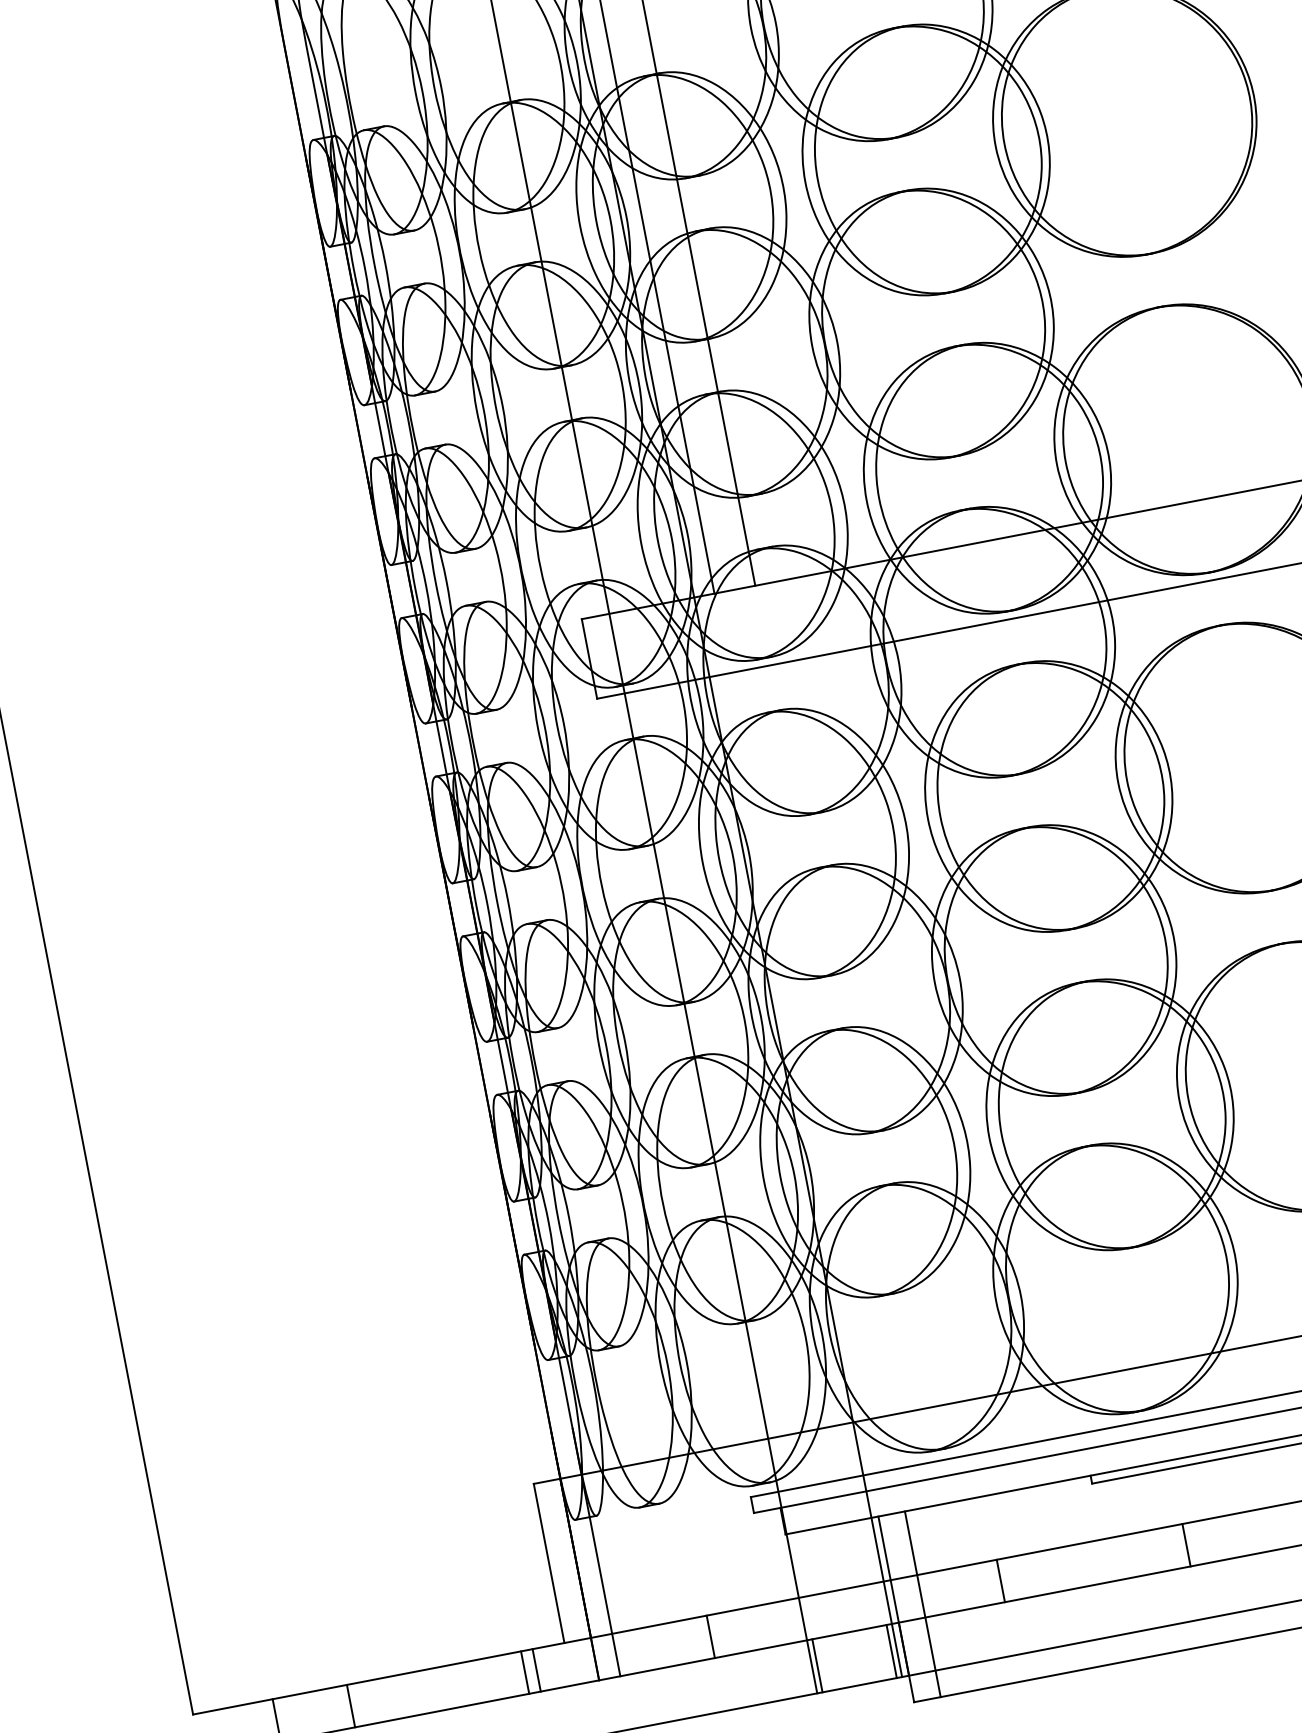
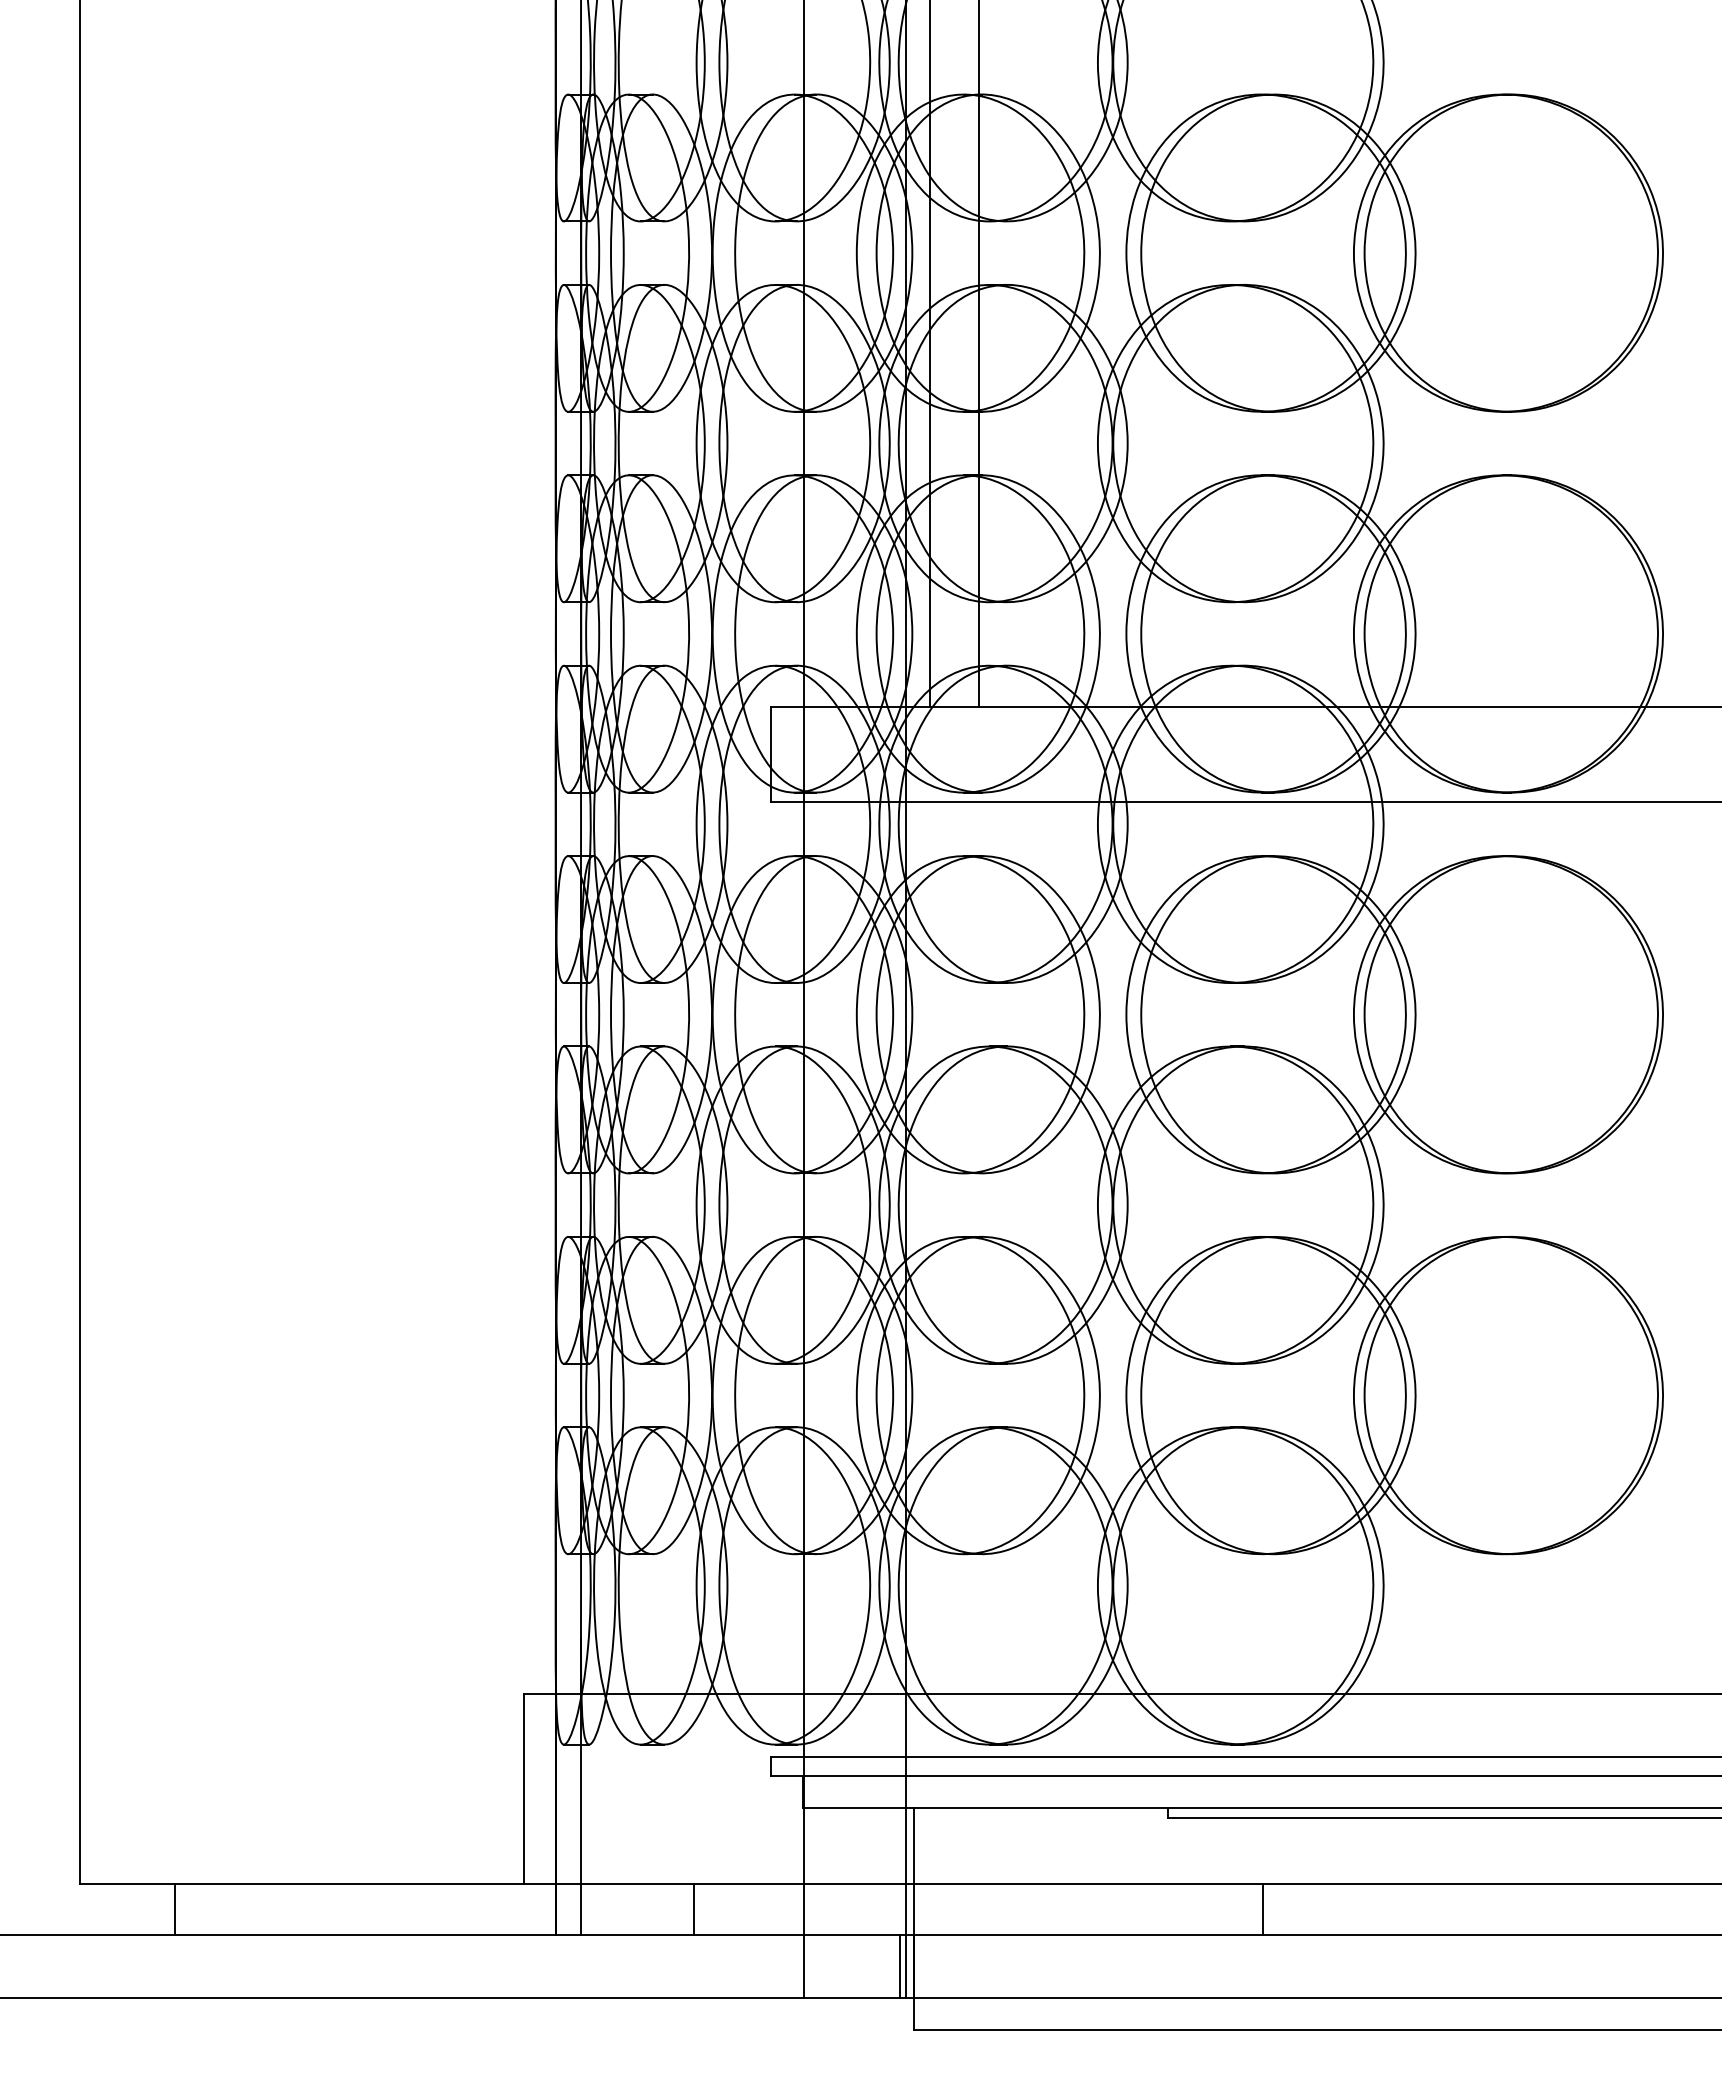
line: (1001, 1580) -> (1041, 1909), removed
line: (922, 1604) -> (945, 1919), removed
line: (817, 1665) -> (810, 1966), removed
line: (536, 1670) -> (485, 1909), removed
line: (525, 1672) -> (472, 1909), removed
line: (350, 1706) -> (263, 1909), removed

